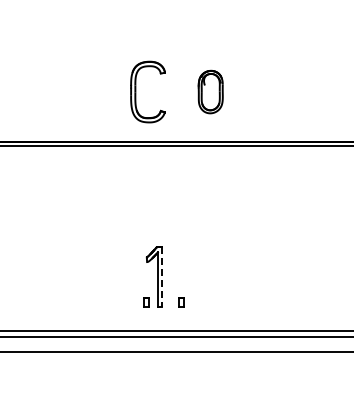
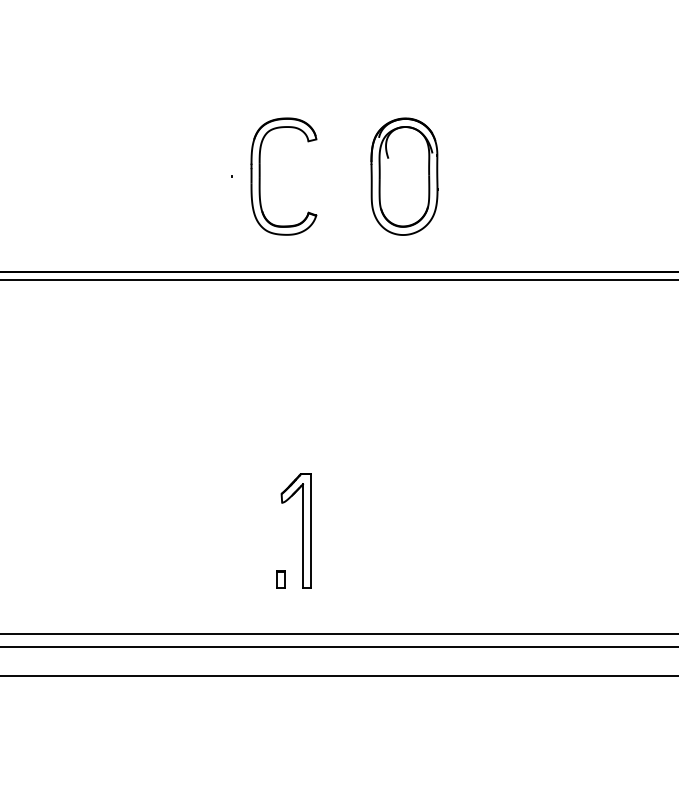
part: (210, 91) -> (403, 175), size x1.43
line: (162, 276) -> (311, 530), dashed -> solid
part: (181, 302) -> (348, 580), removed

